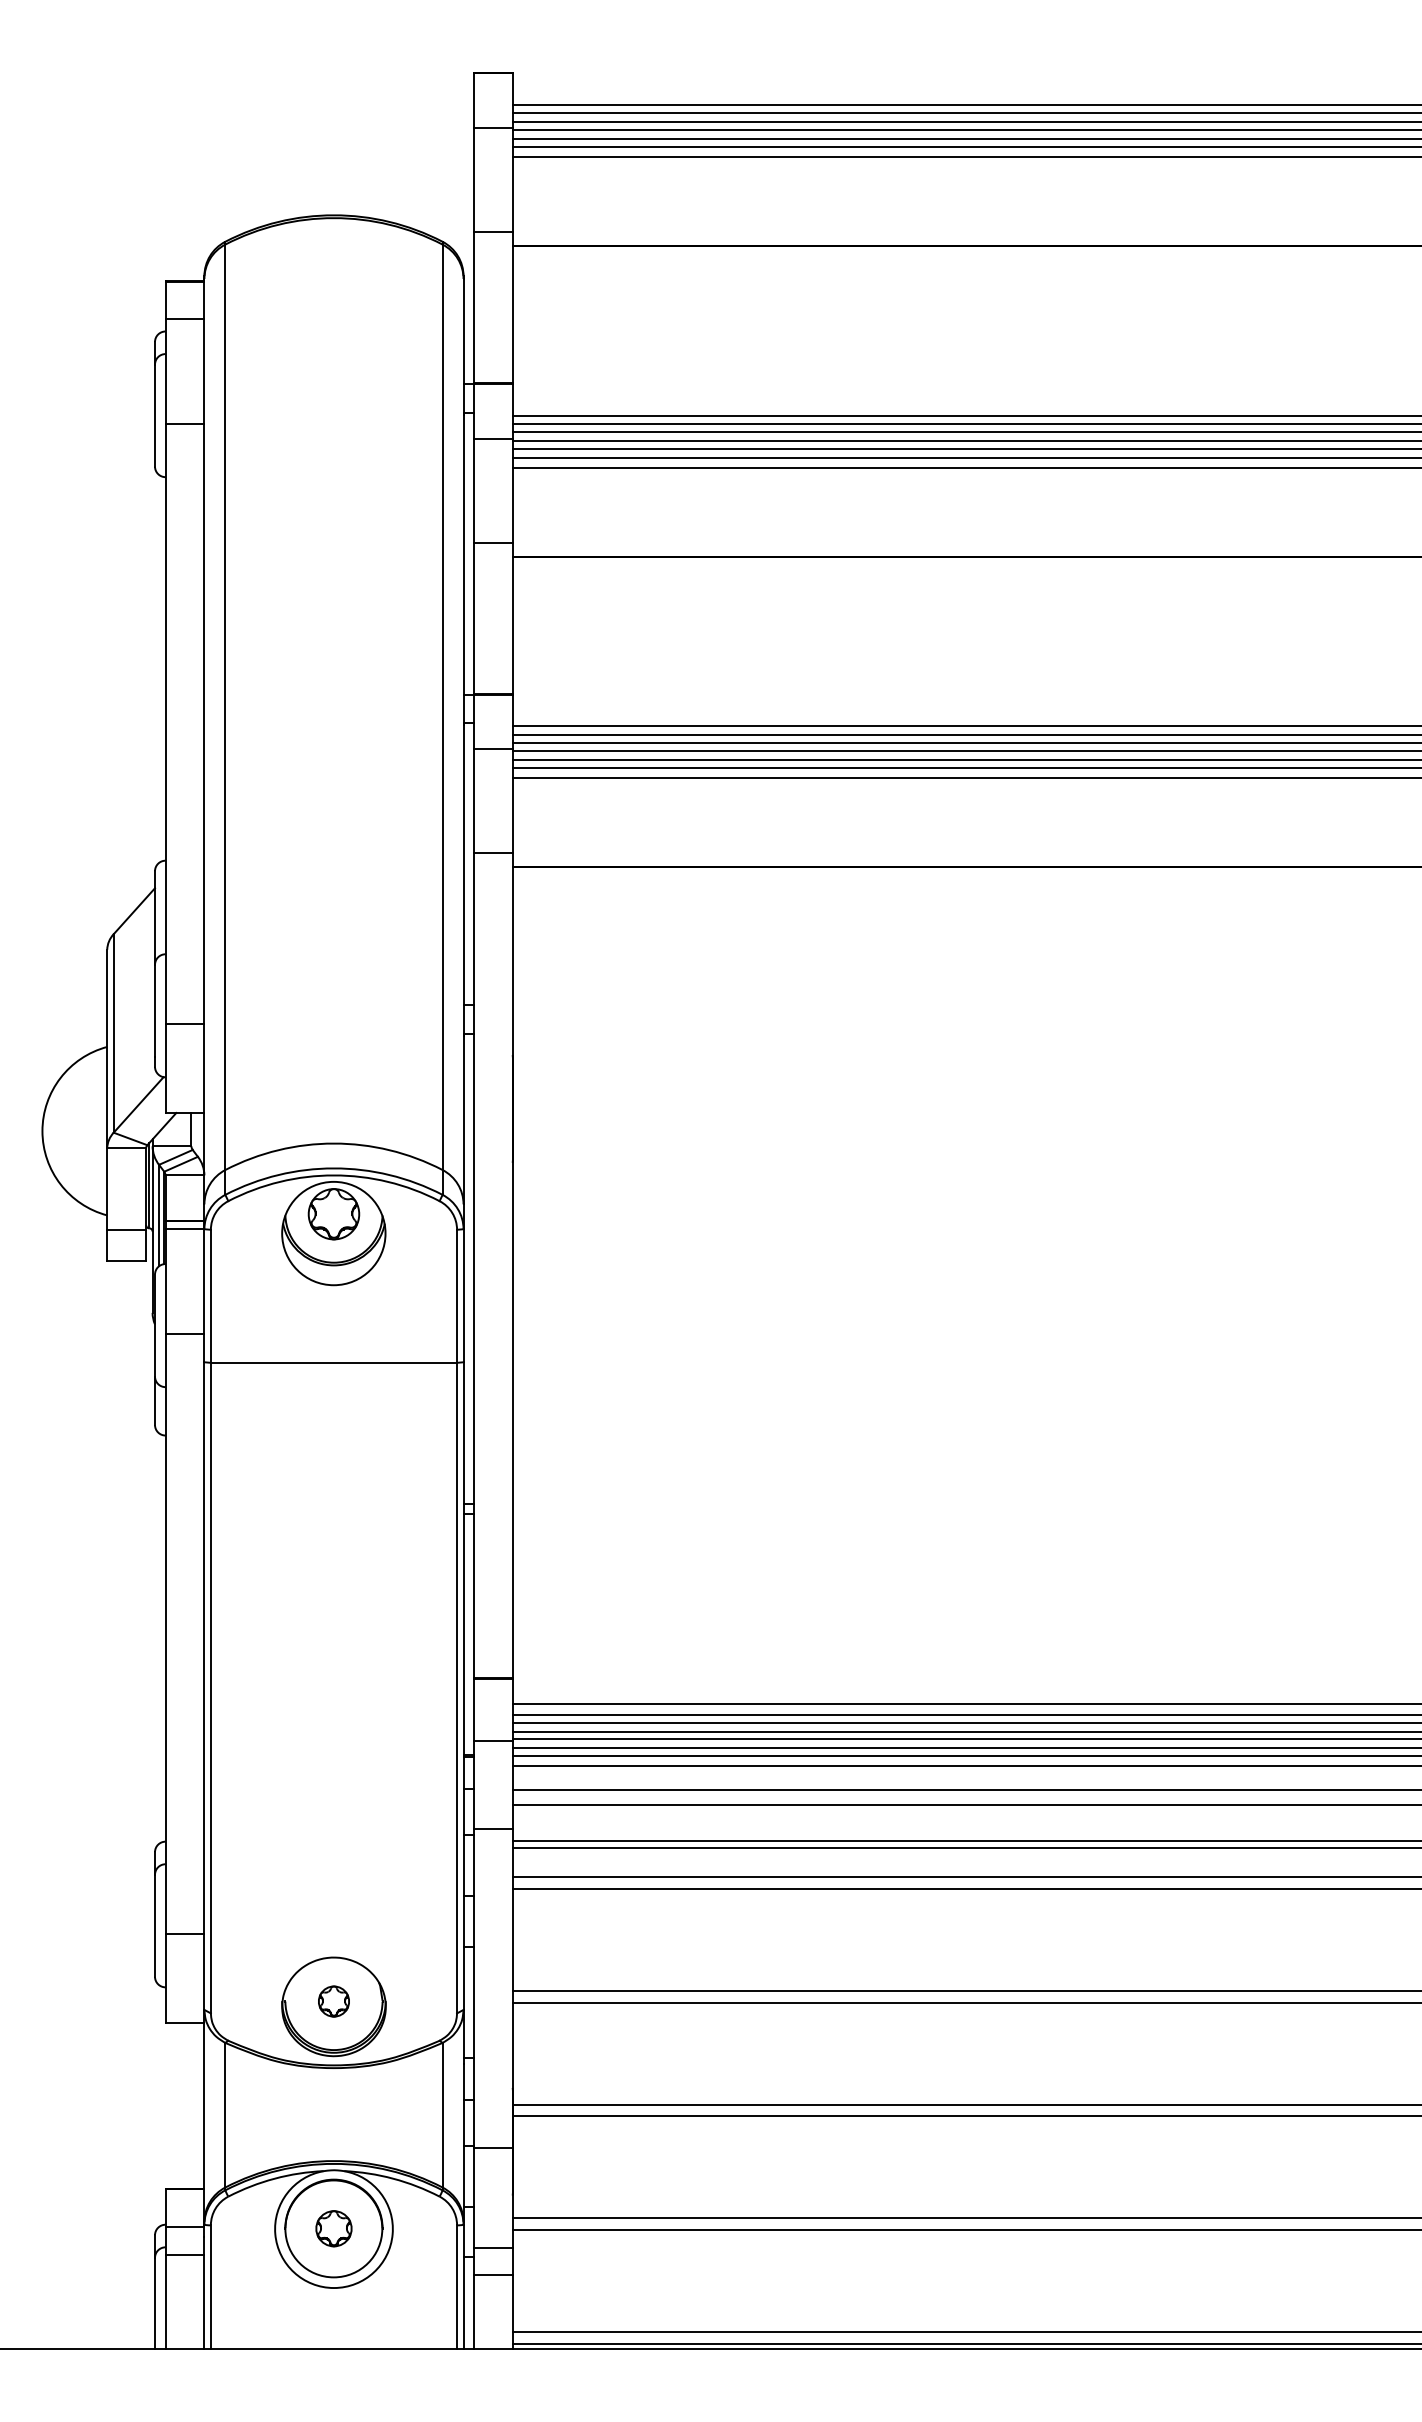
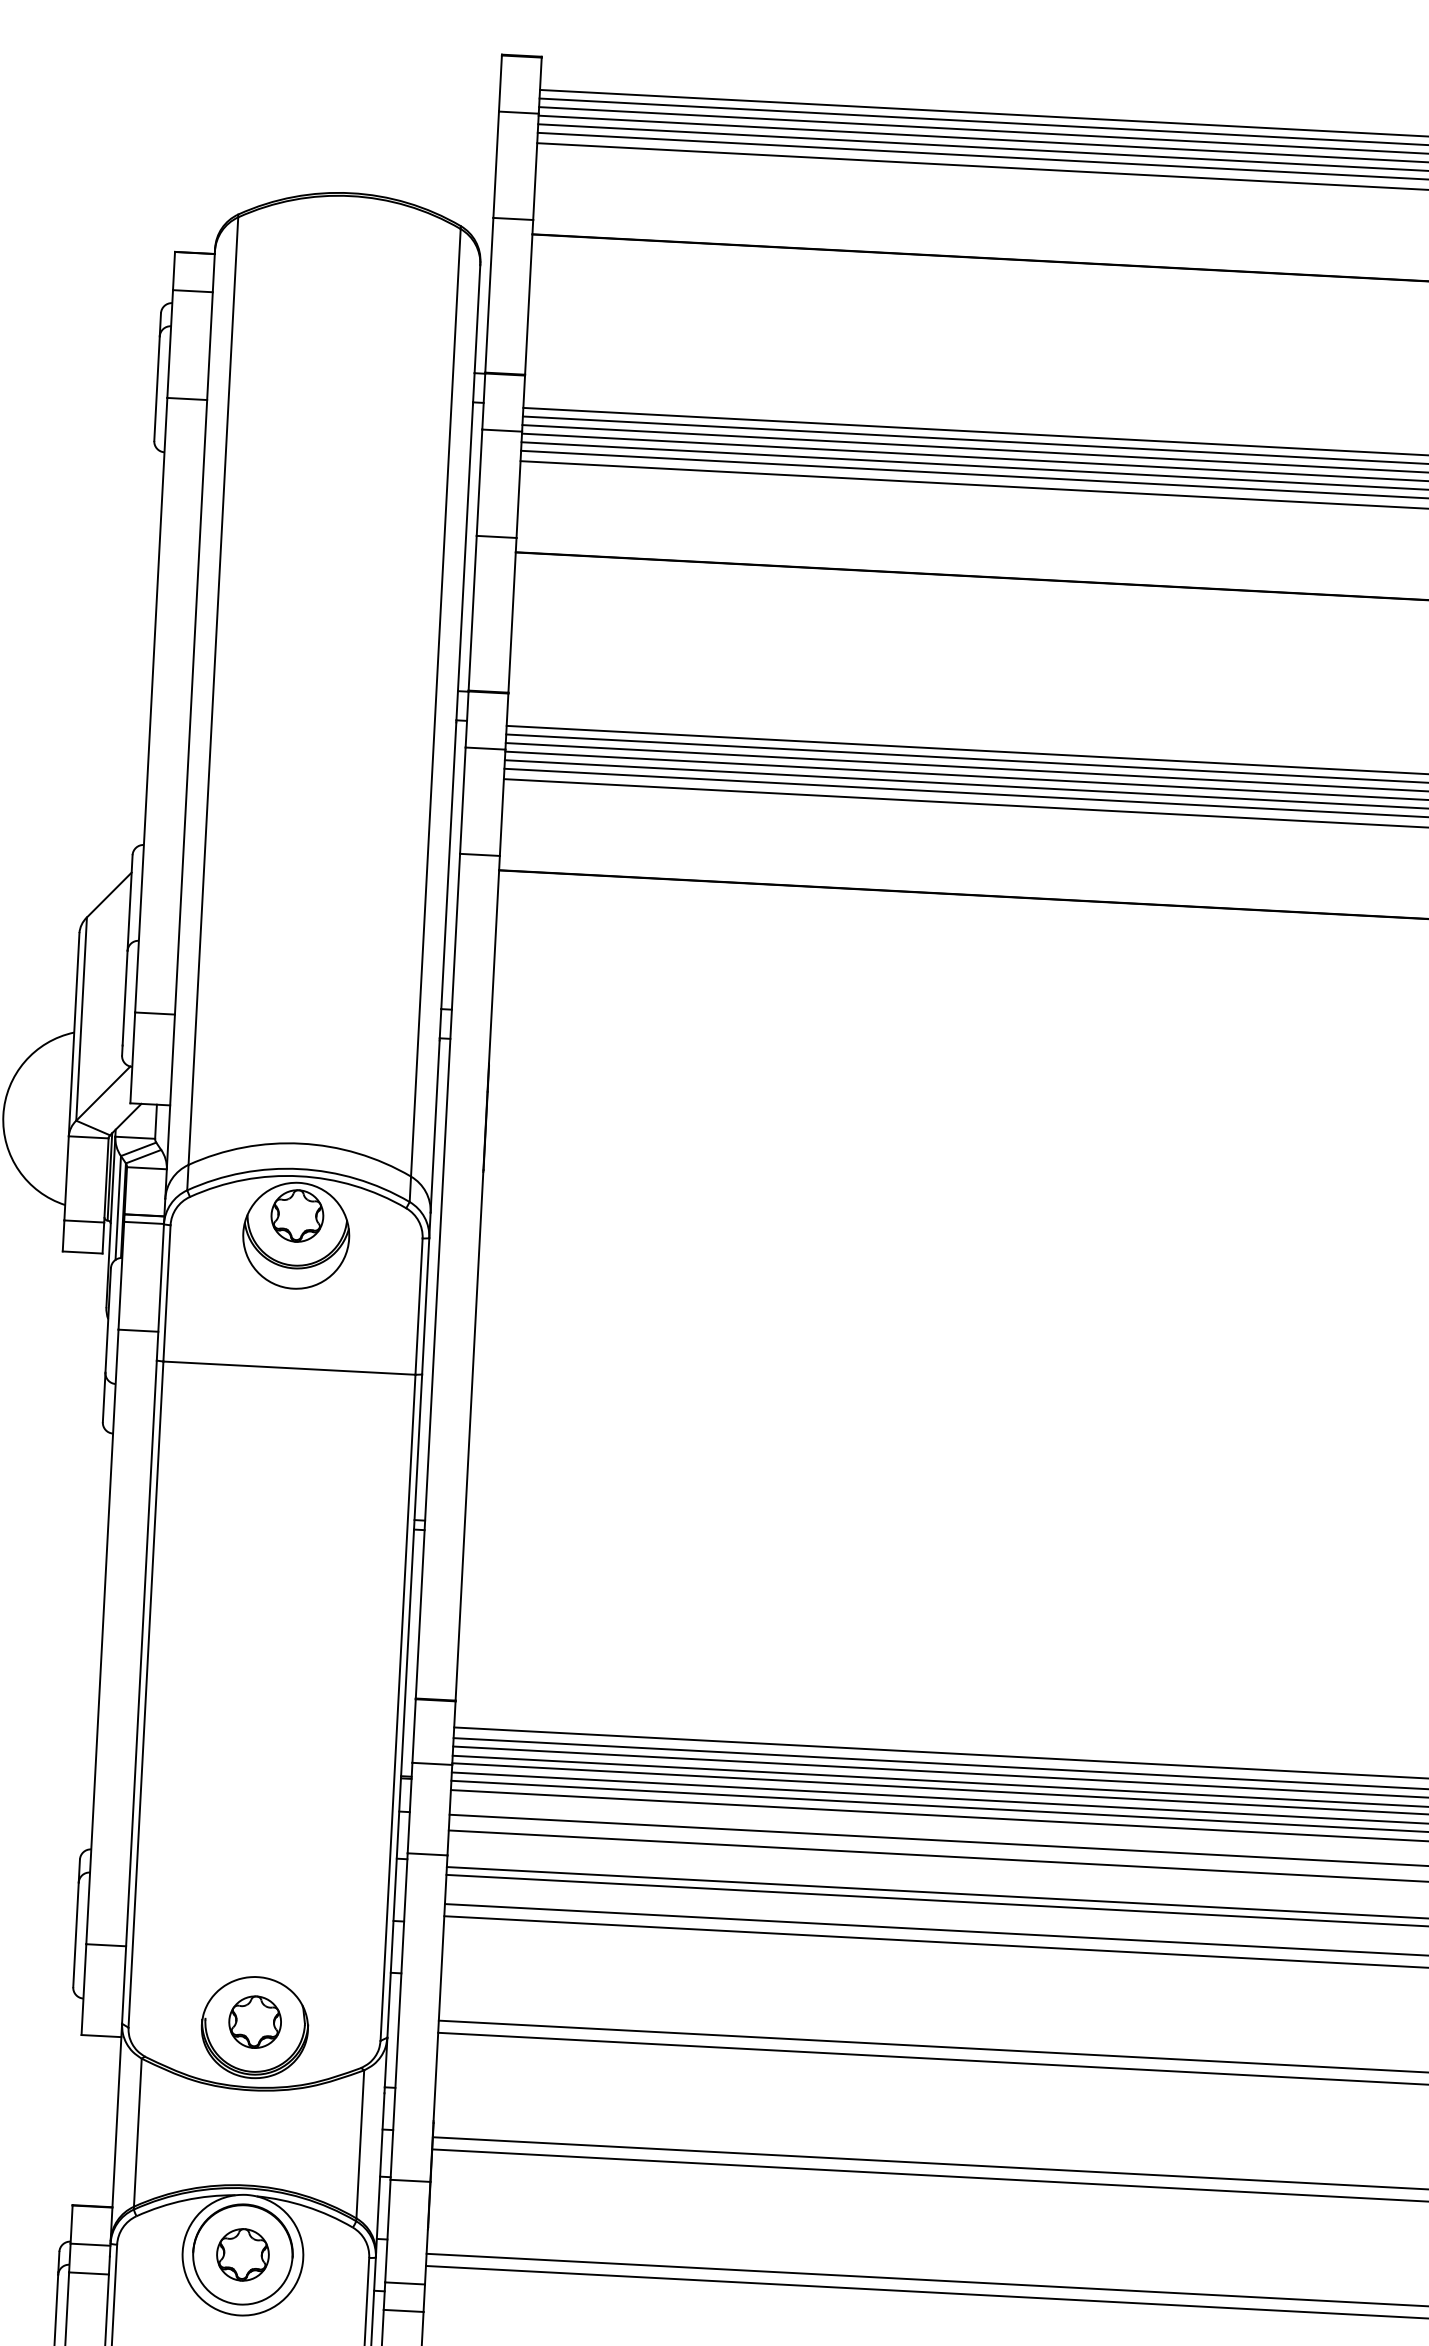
part: (333, 2001) -> (254, 2022), size x1.67
part: (333, 2228) -> (242, 2254), size x1.43

